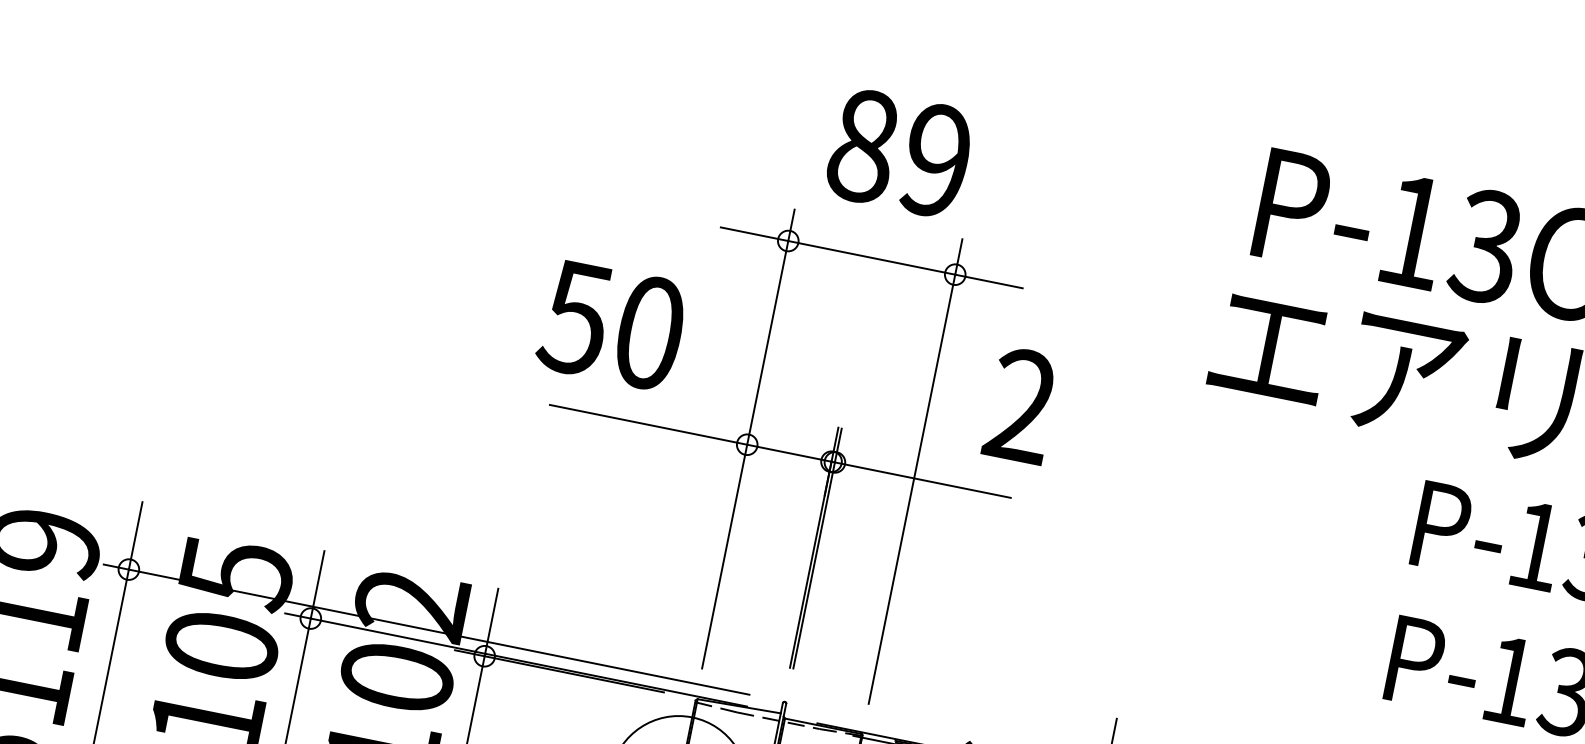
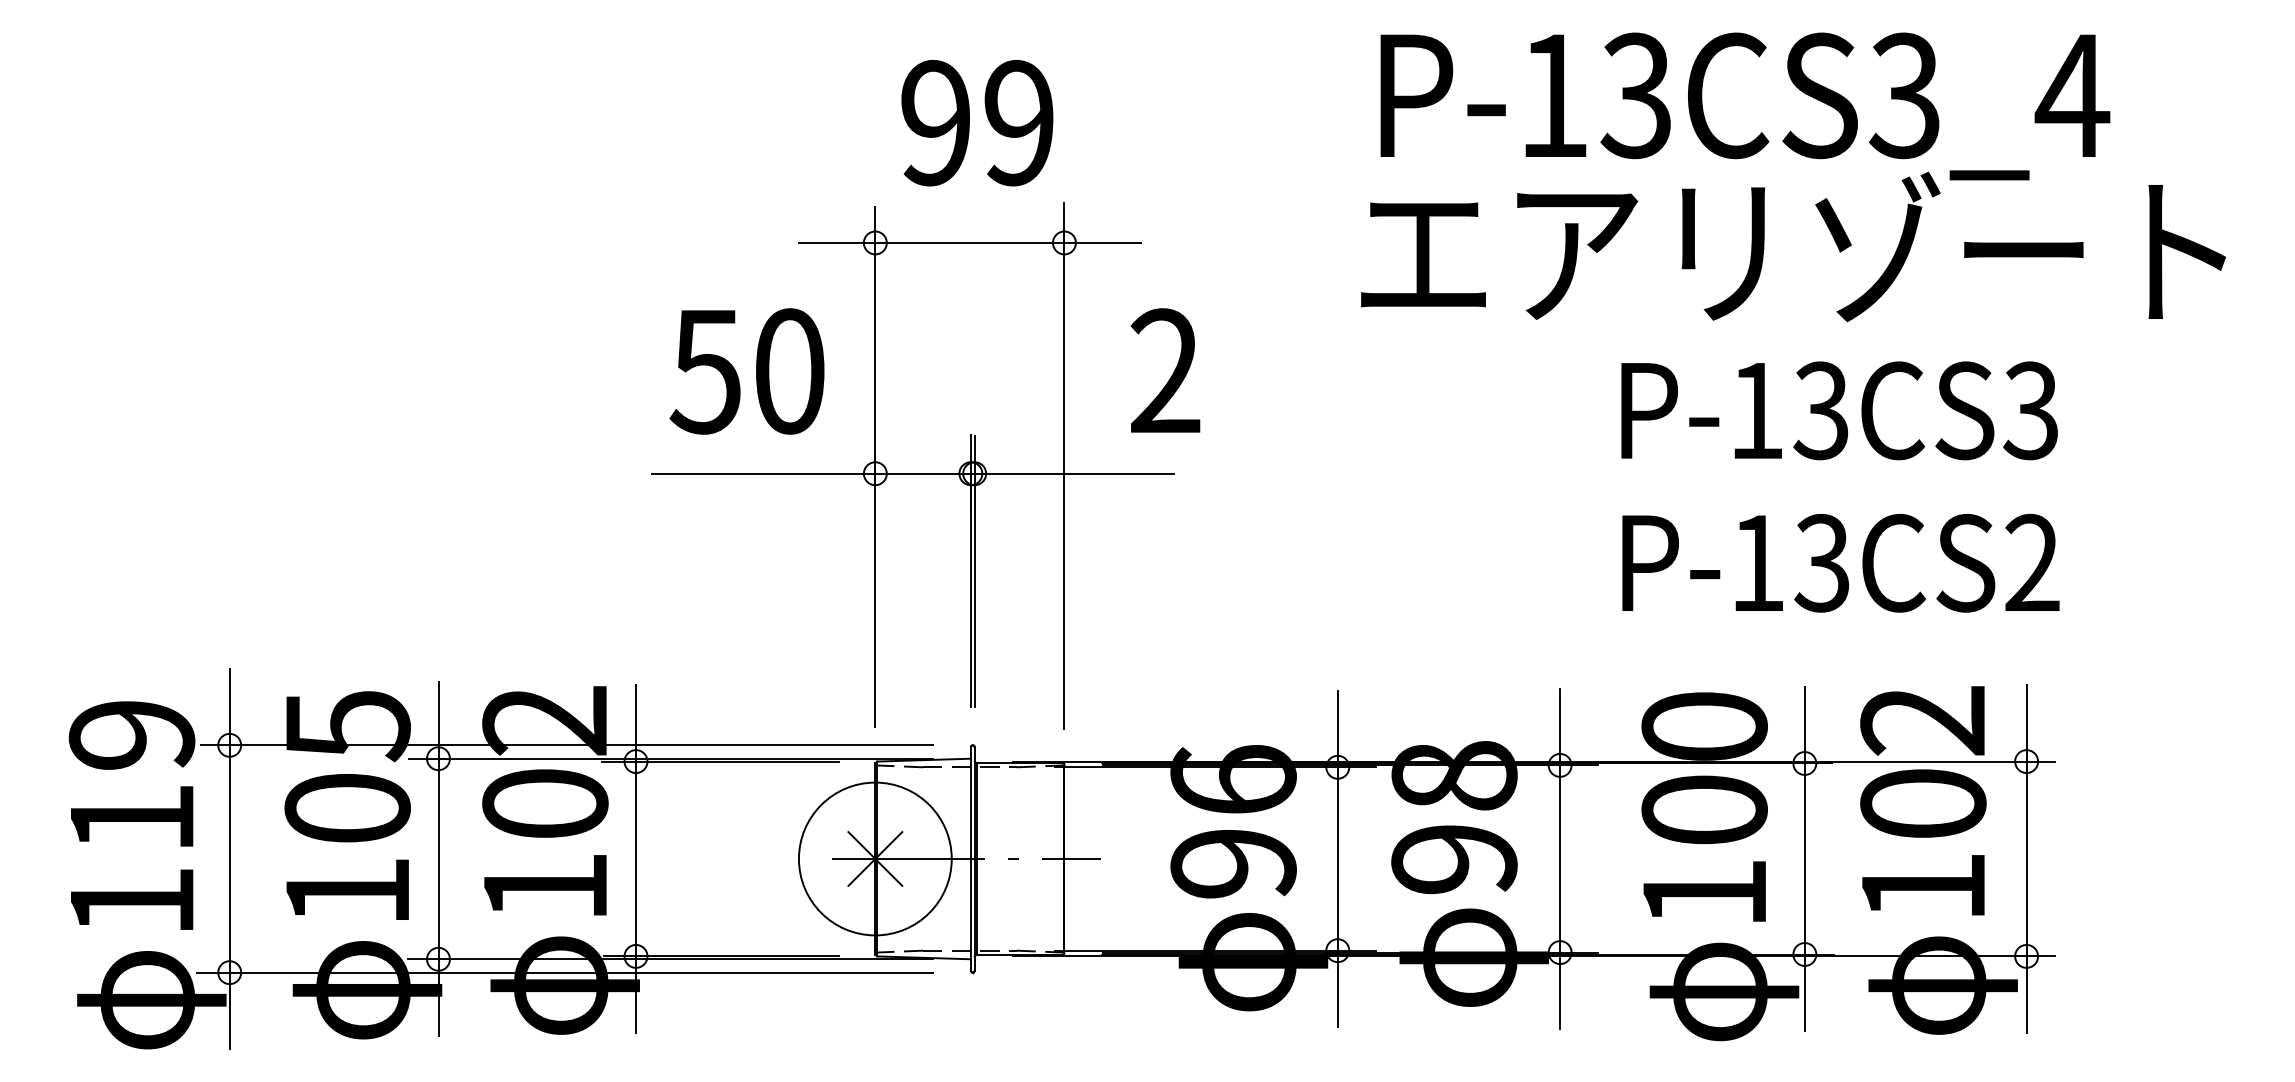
text: (863, 146) -> (936, 123), 89 -> 99
text: (611, 325) -> (746, 371), moved

